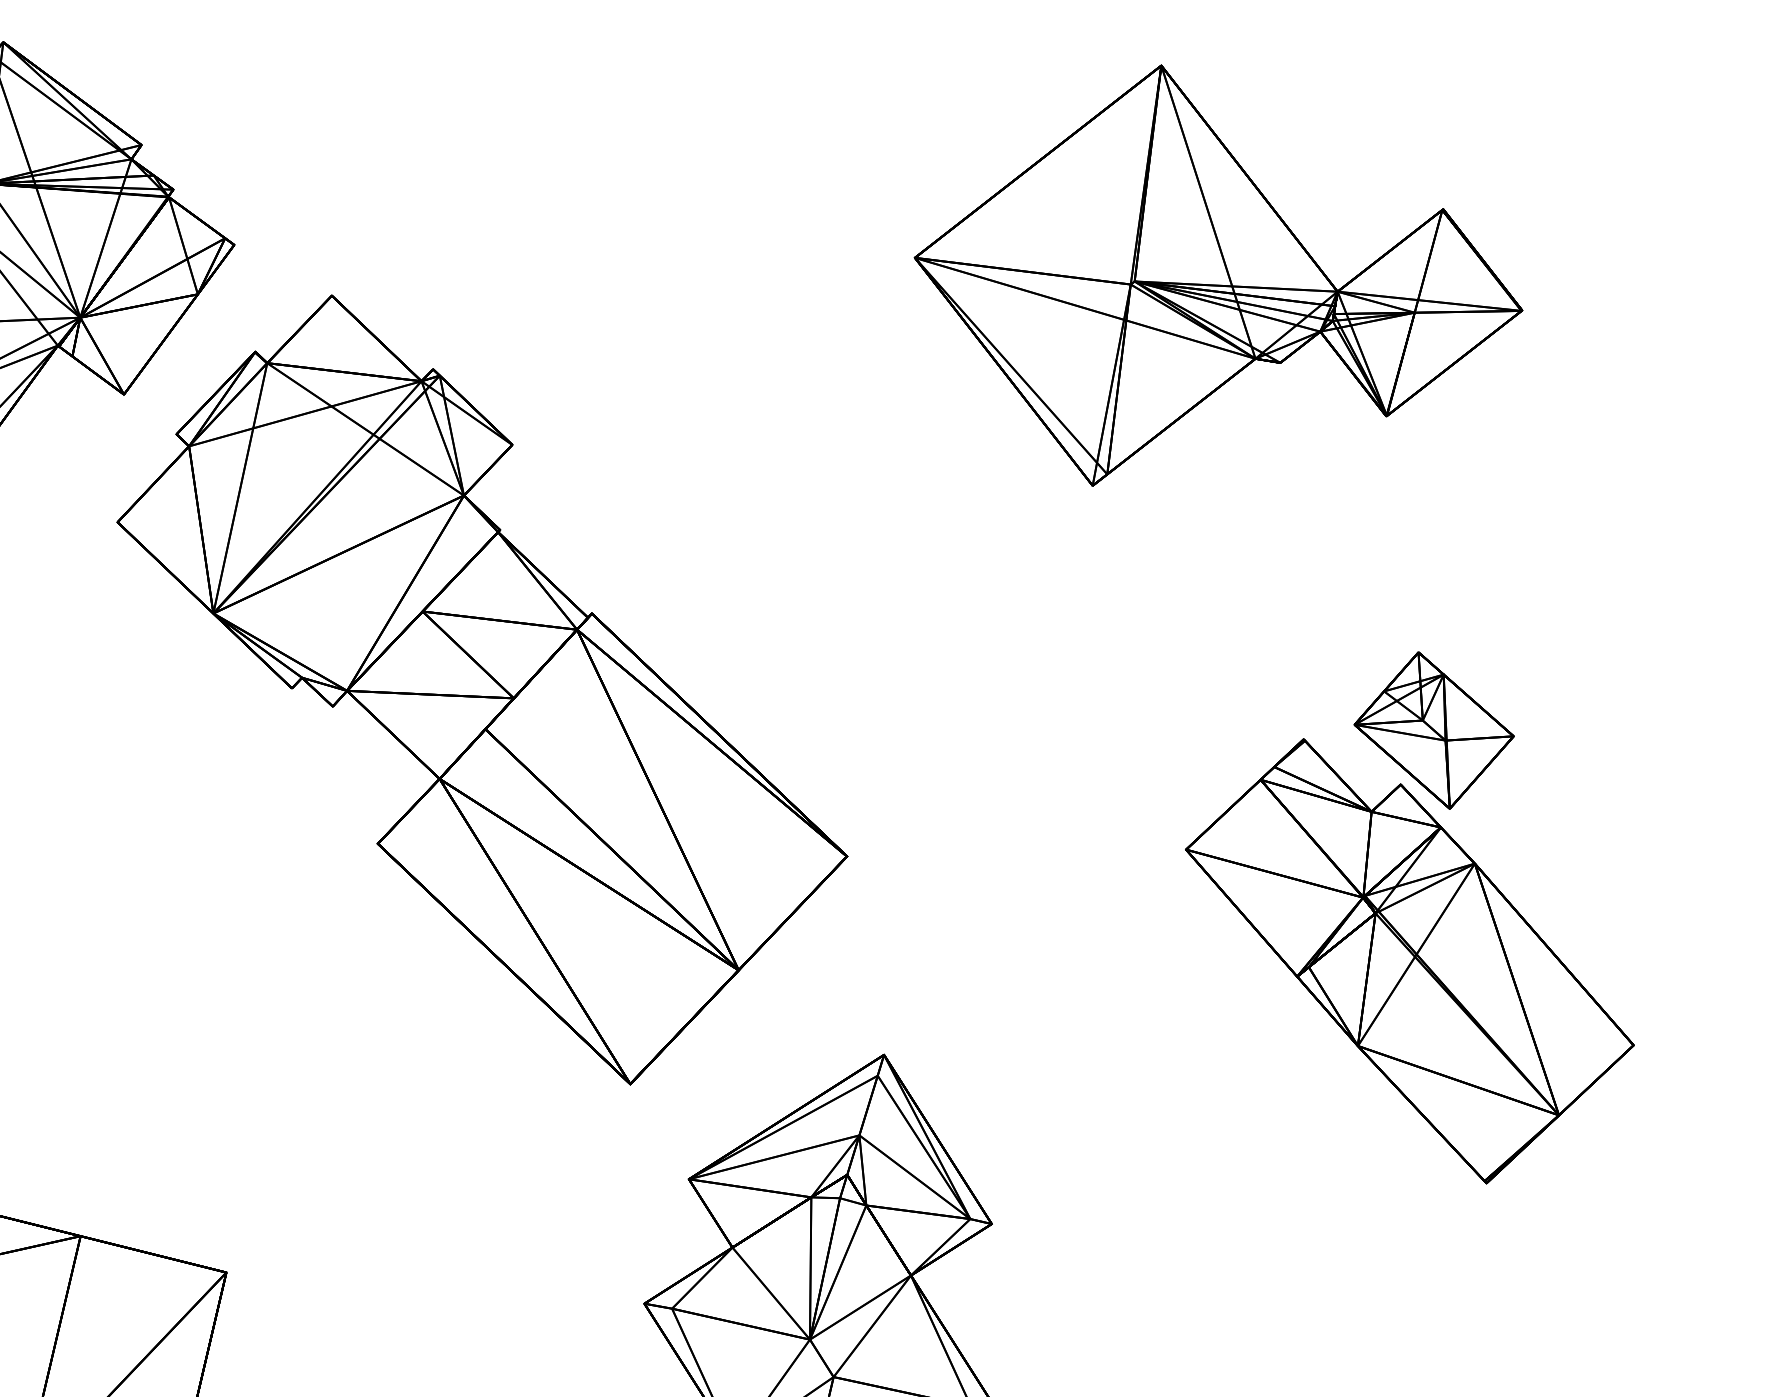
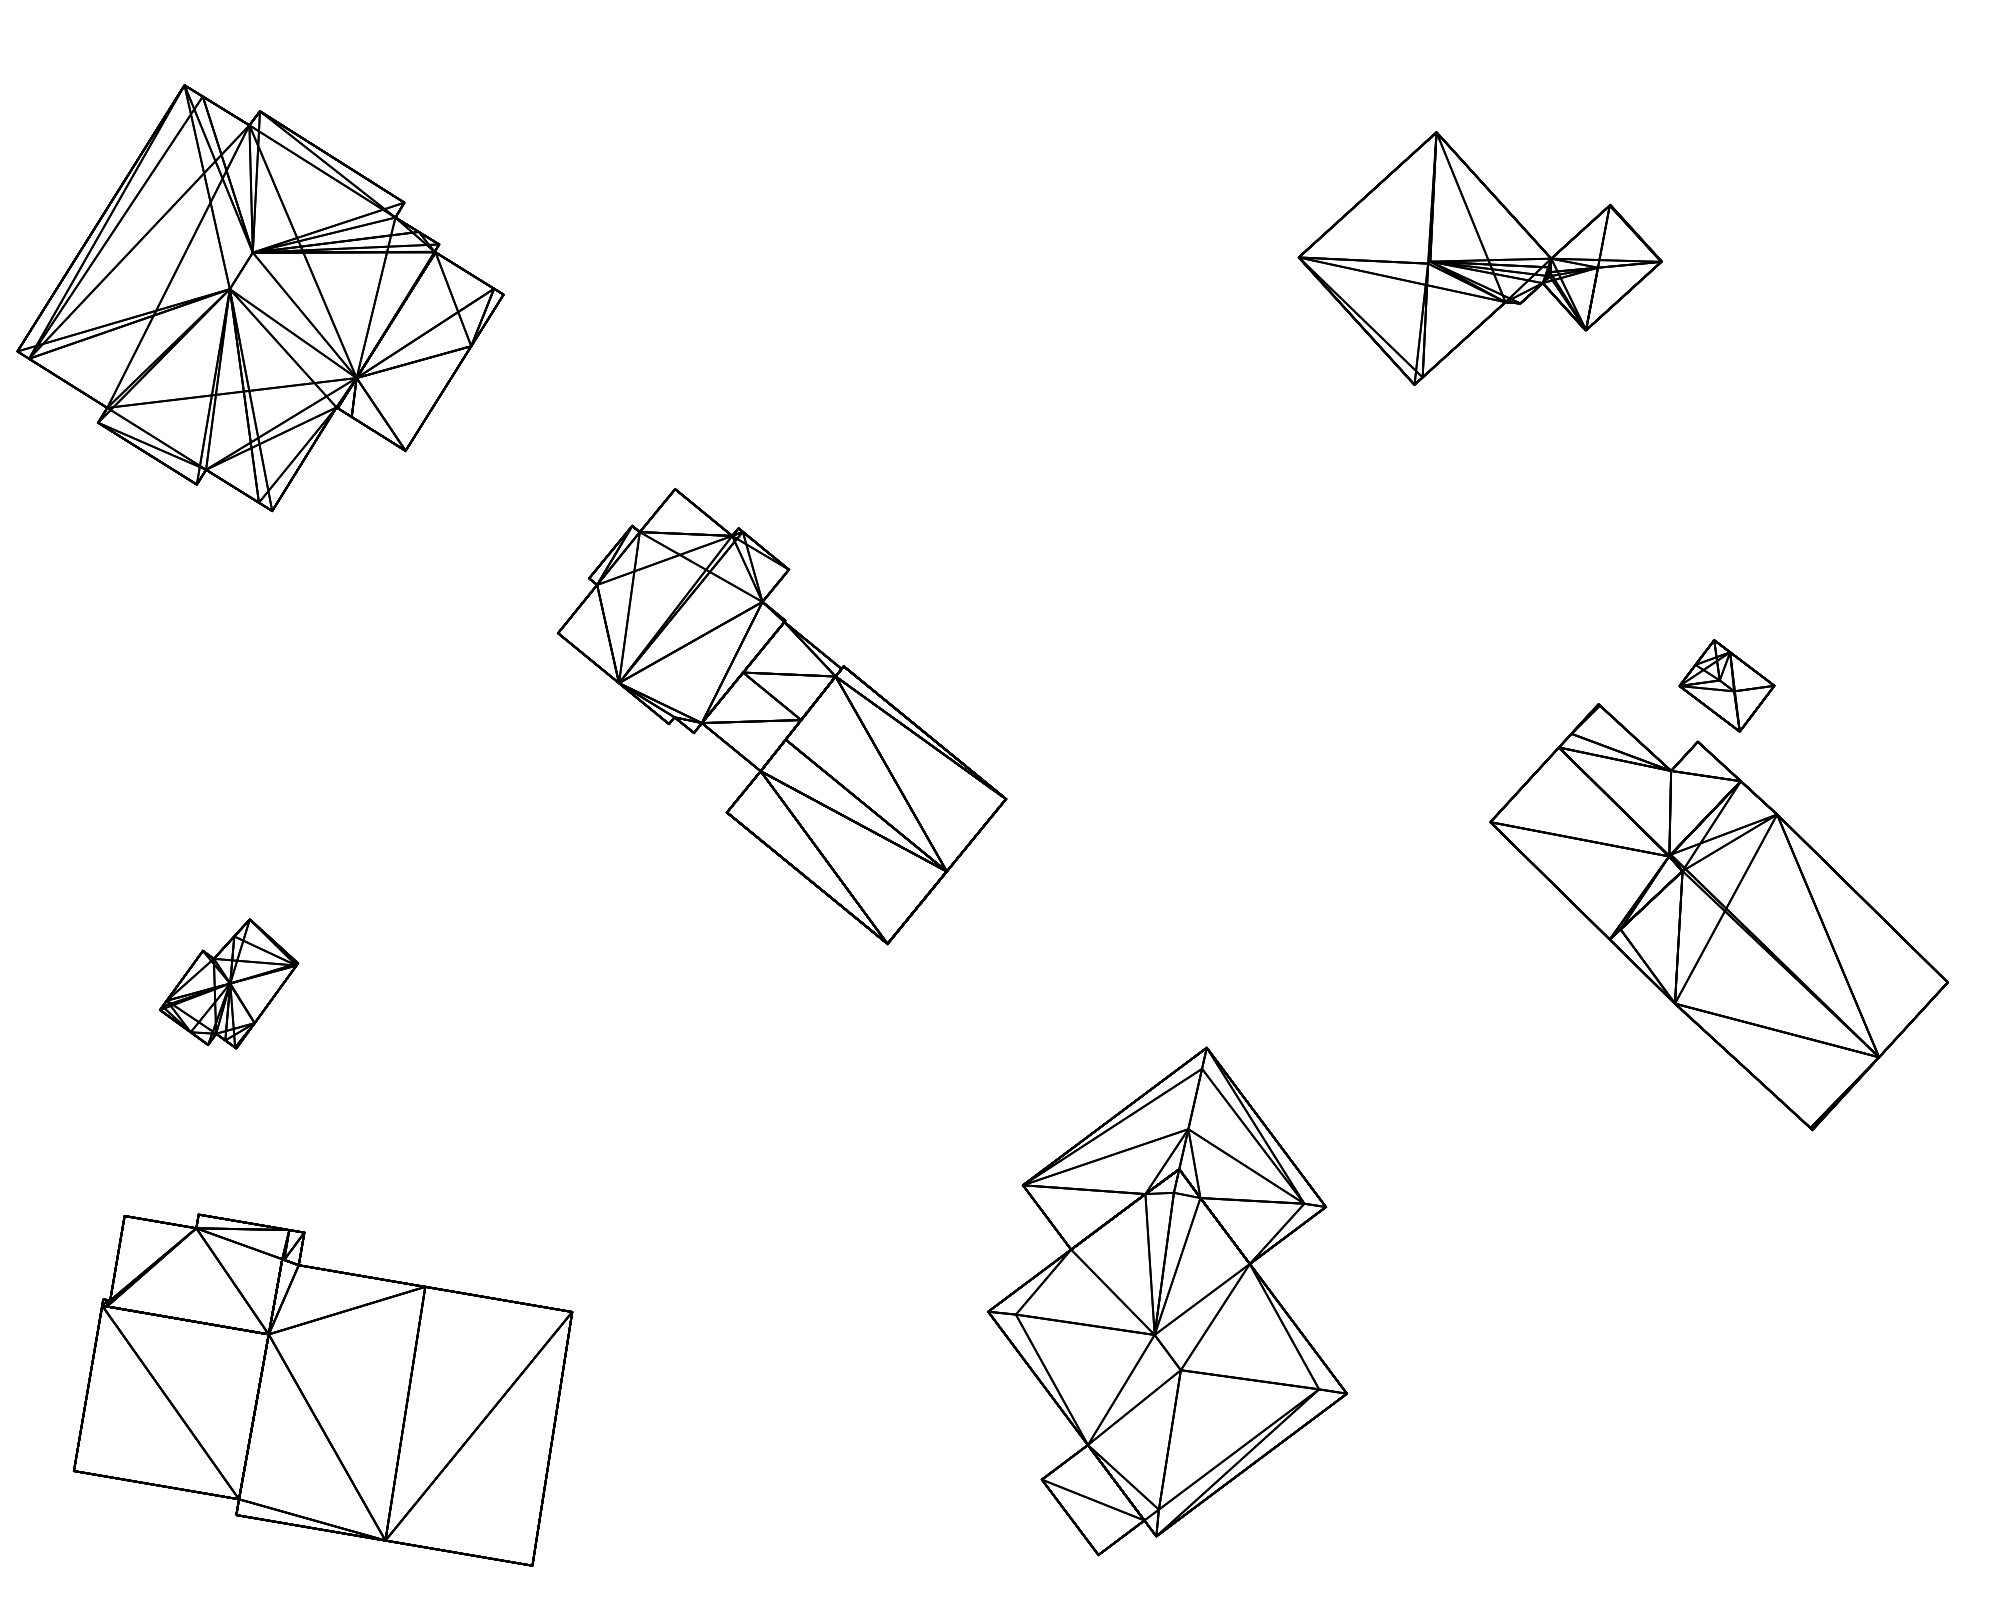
part: (1217, 282) -> (1479, 258), size x0.6
part: (481, 689) -> (781, 716), size x0.6
part: (1433, 730) -> (1726, 685), size x0.6

